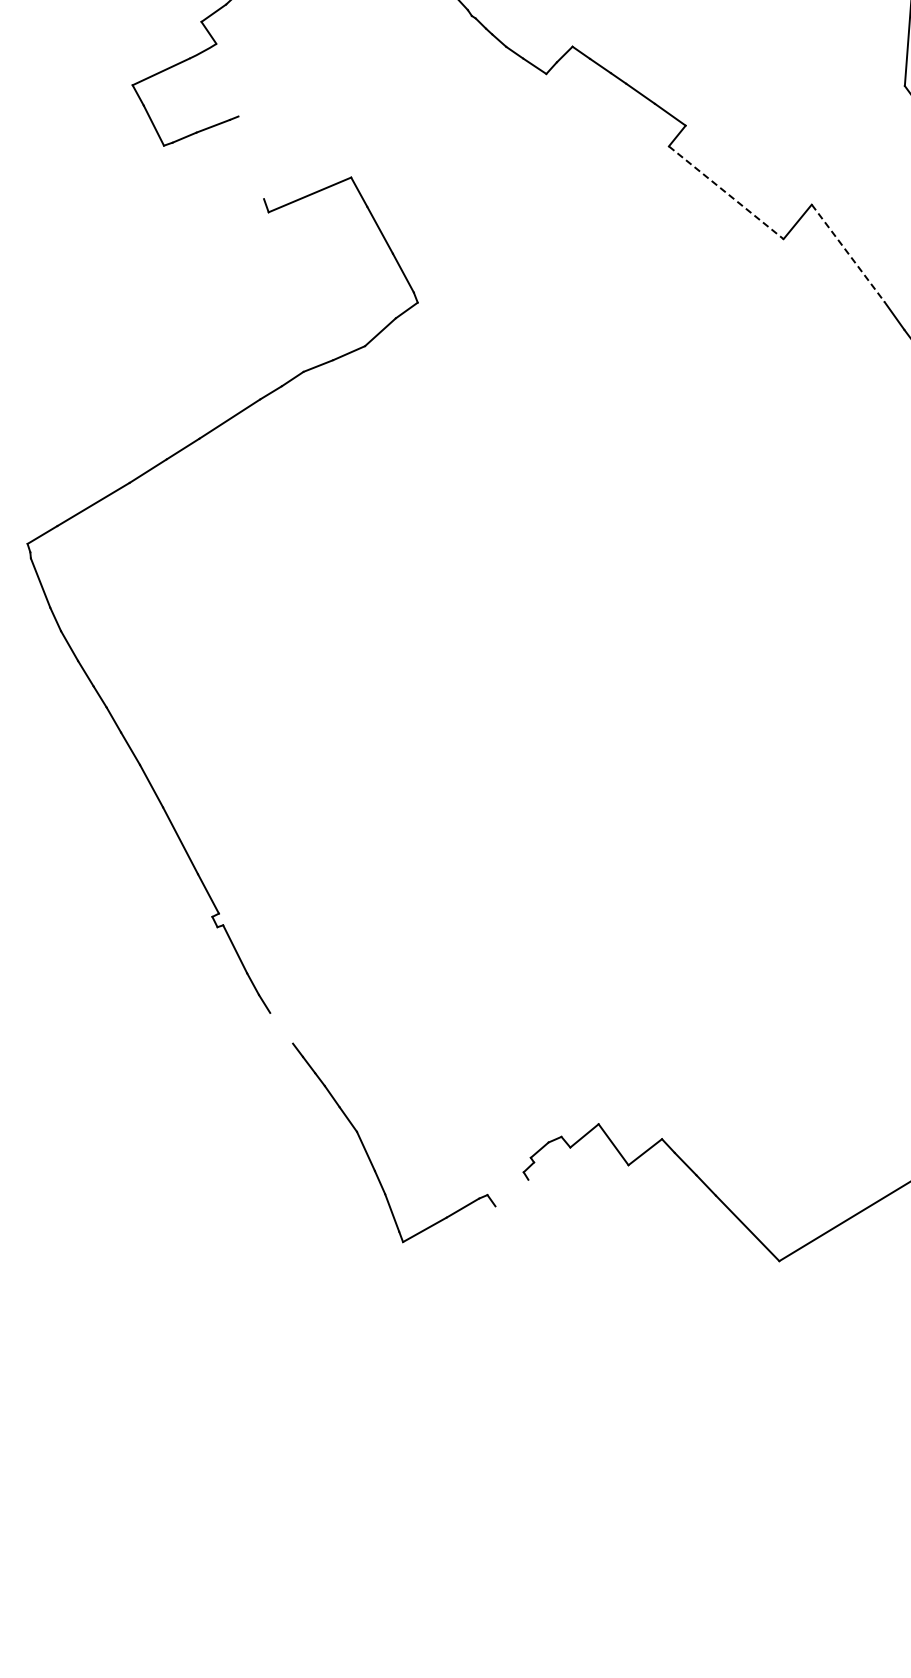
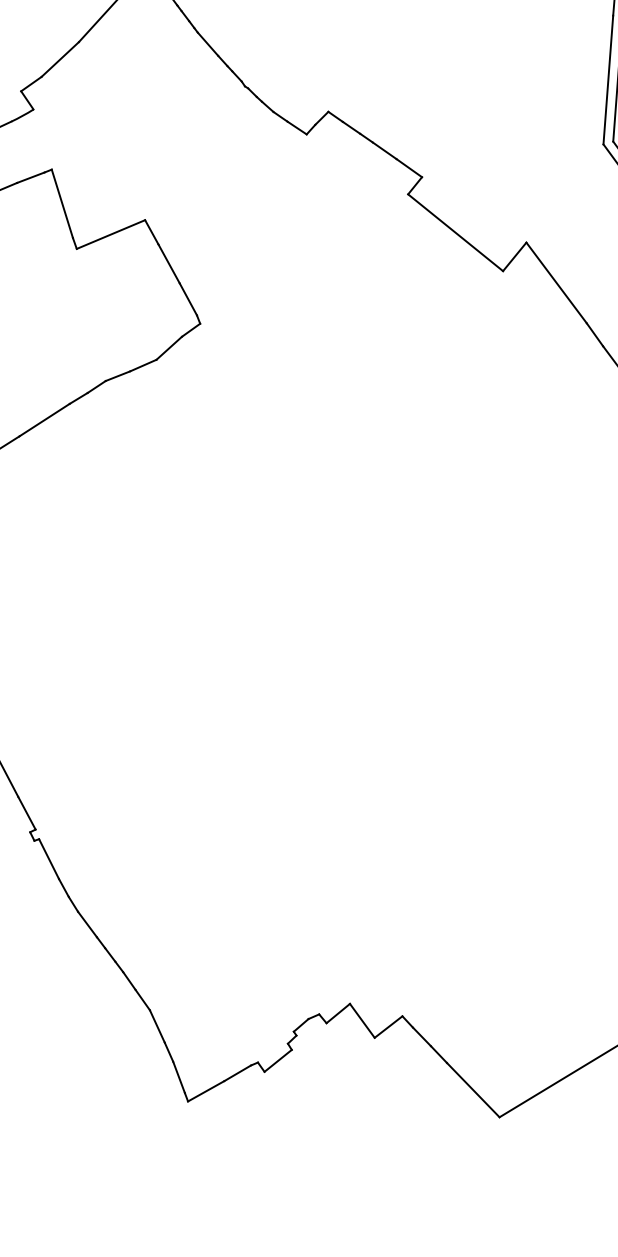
line: (251, 157) -> (62, 203), added
line: (726, 192) -> (455, 232), dashed -> solid
line: (848, 253) -> (556, 283), dashed -> solid
line: (281, 1027) -> (87, 923), added
line: (511, 1192) -> (277, 1060), added

